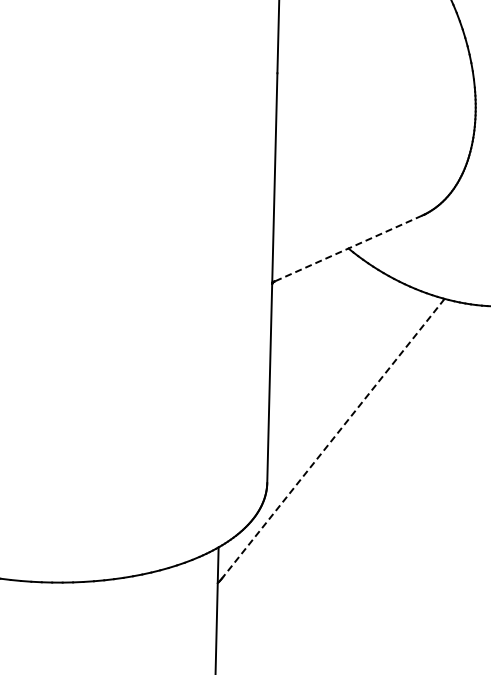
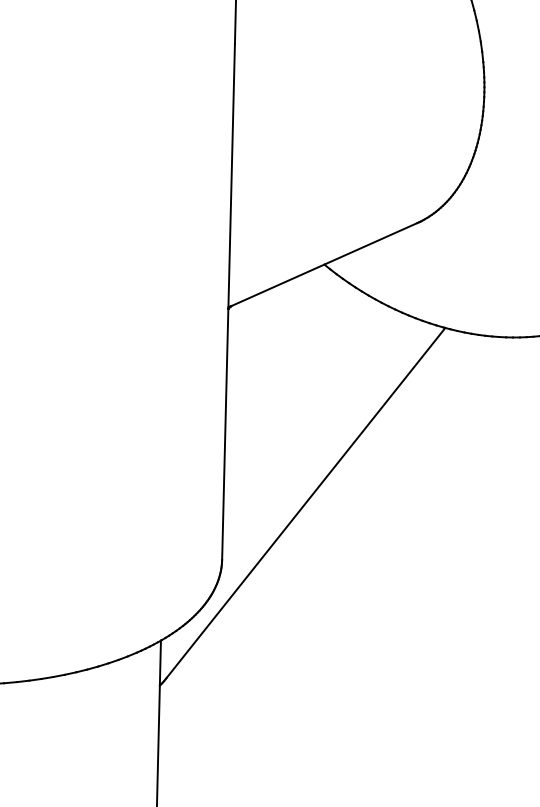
line: (348, 248) -> (324, 264), dashed -> solid
line: (333, 437) -> (305, 502), dashed -> solid

